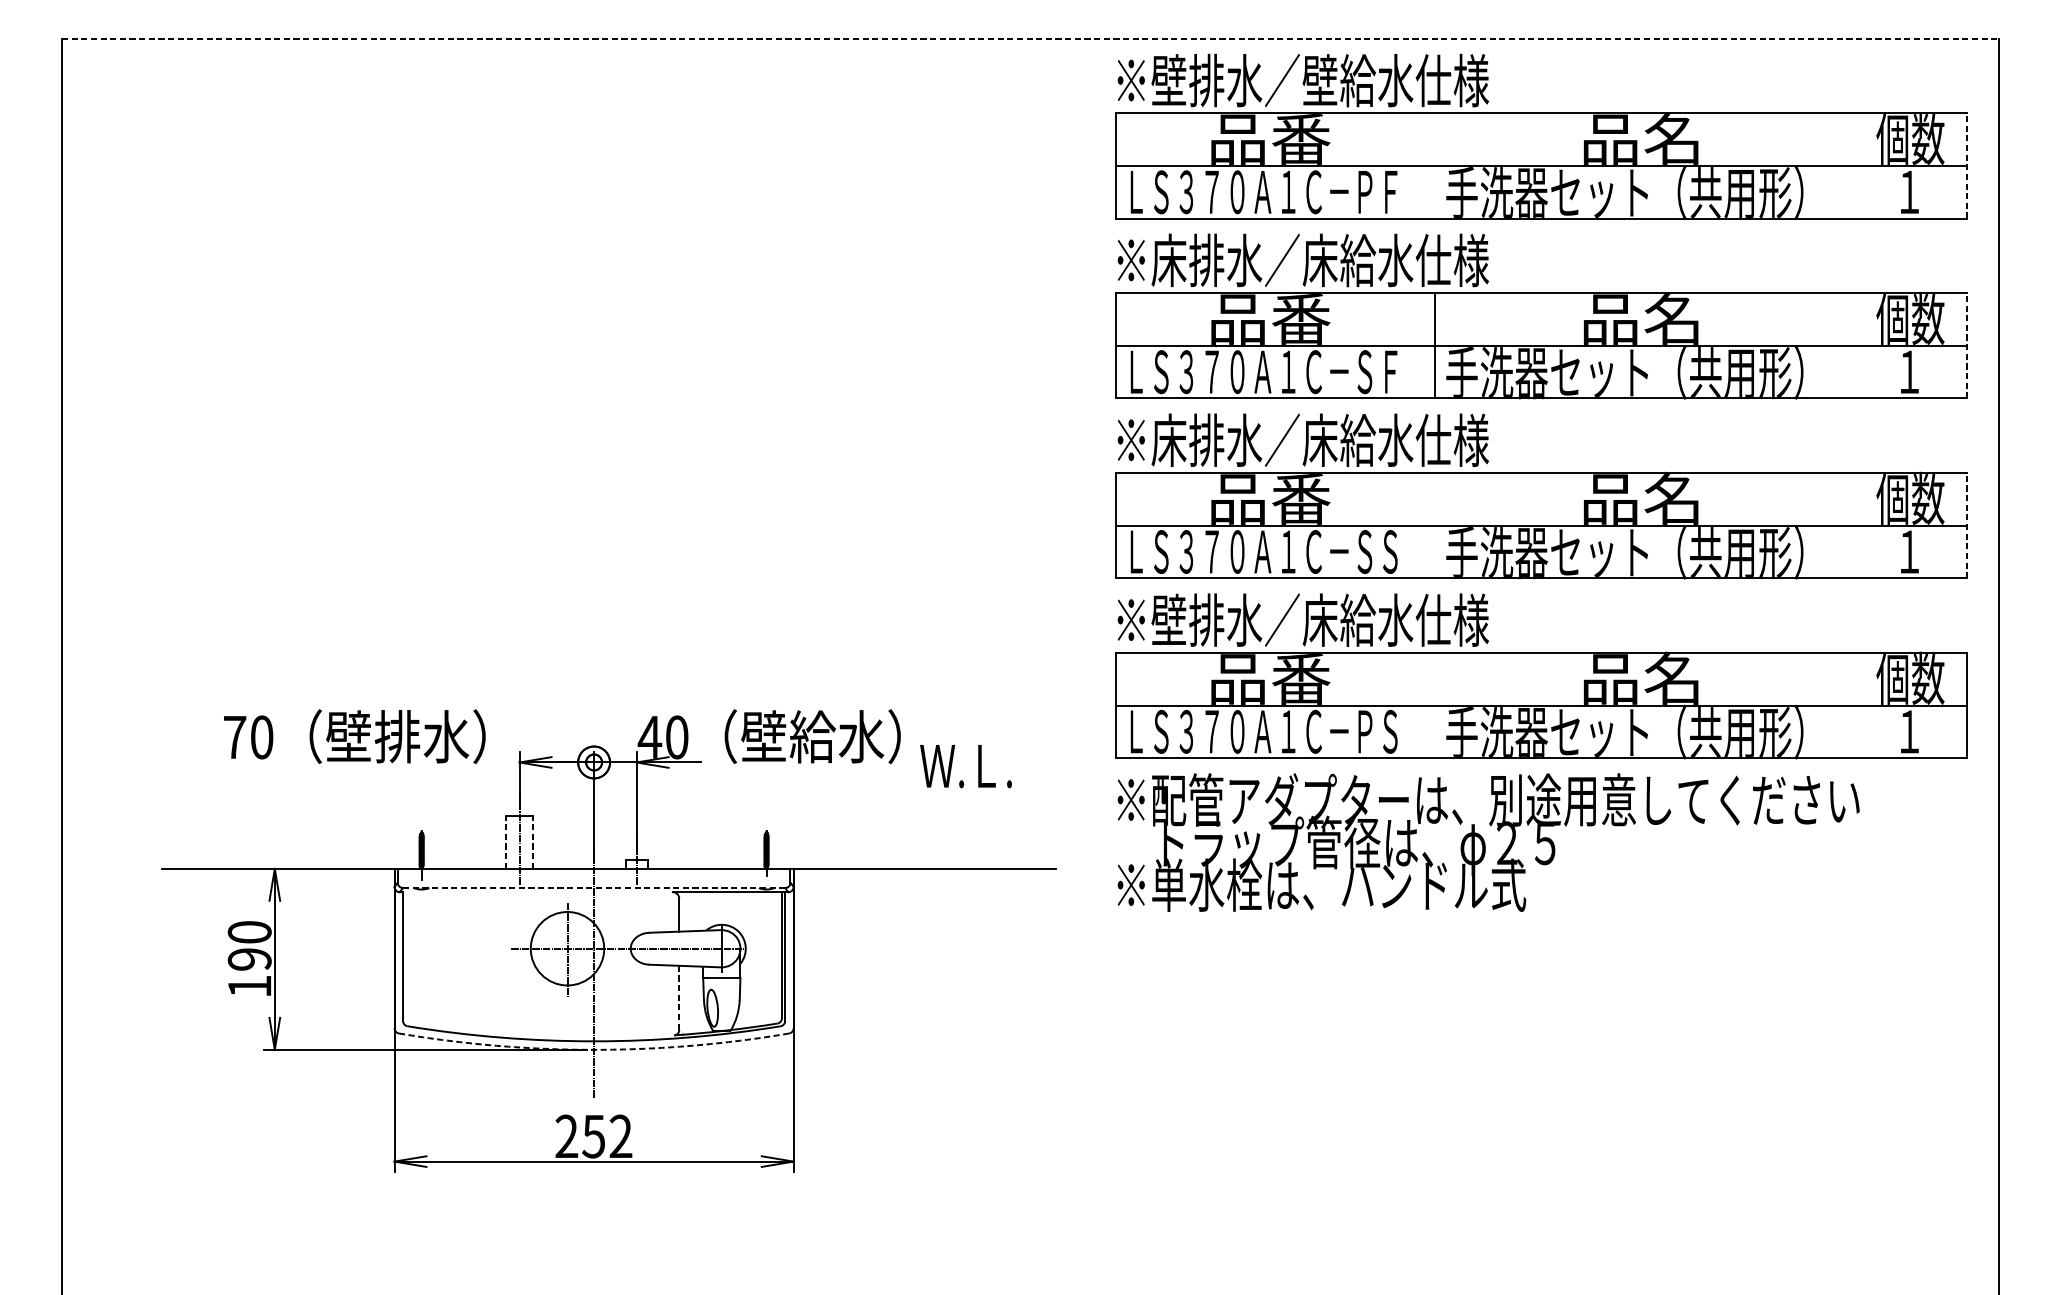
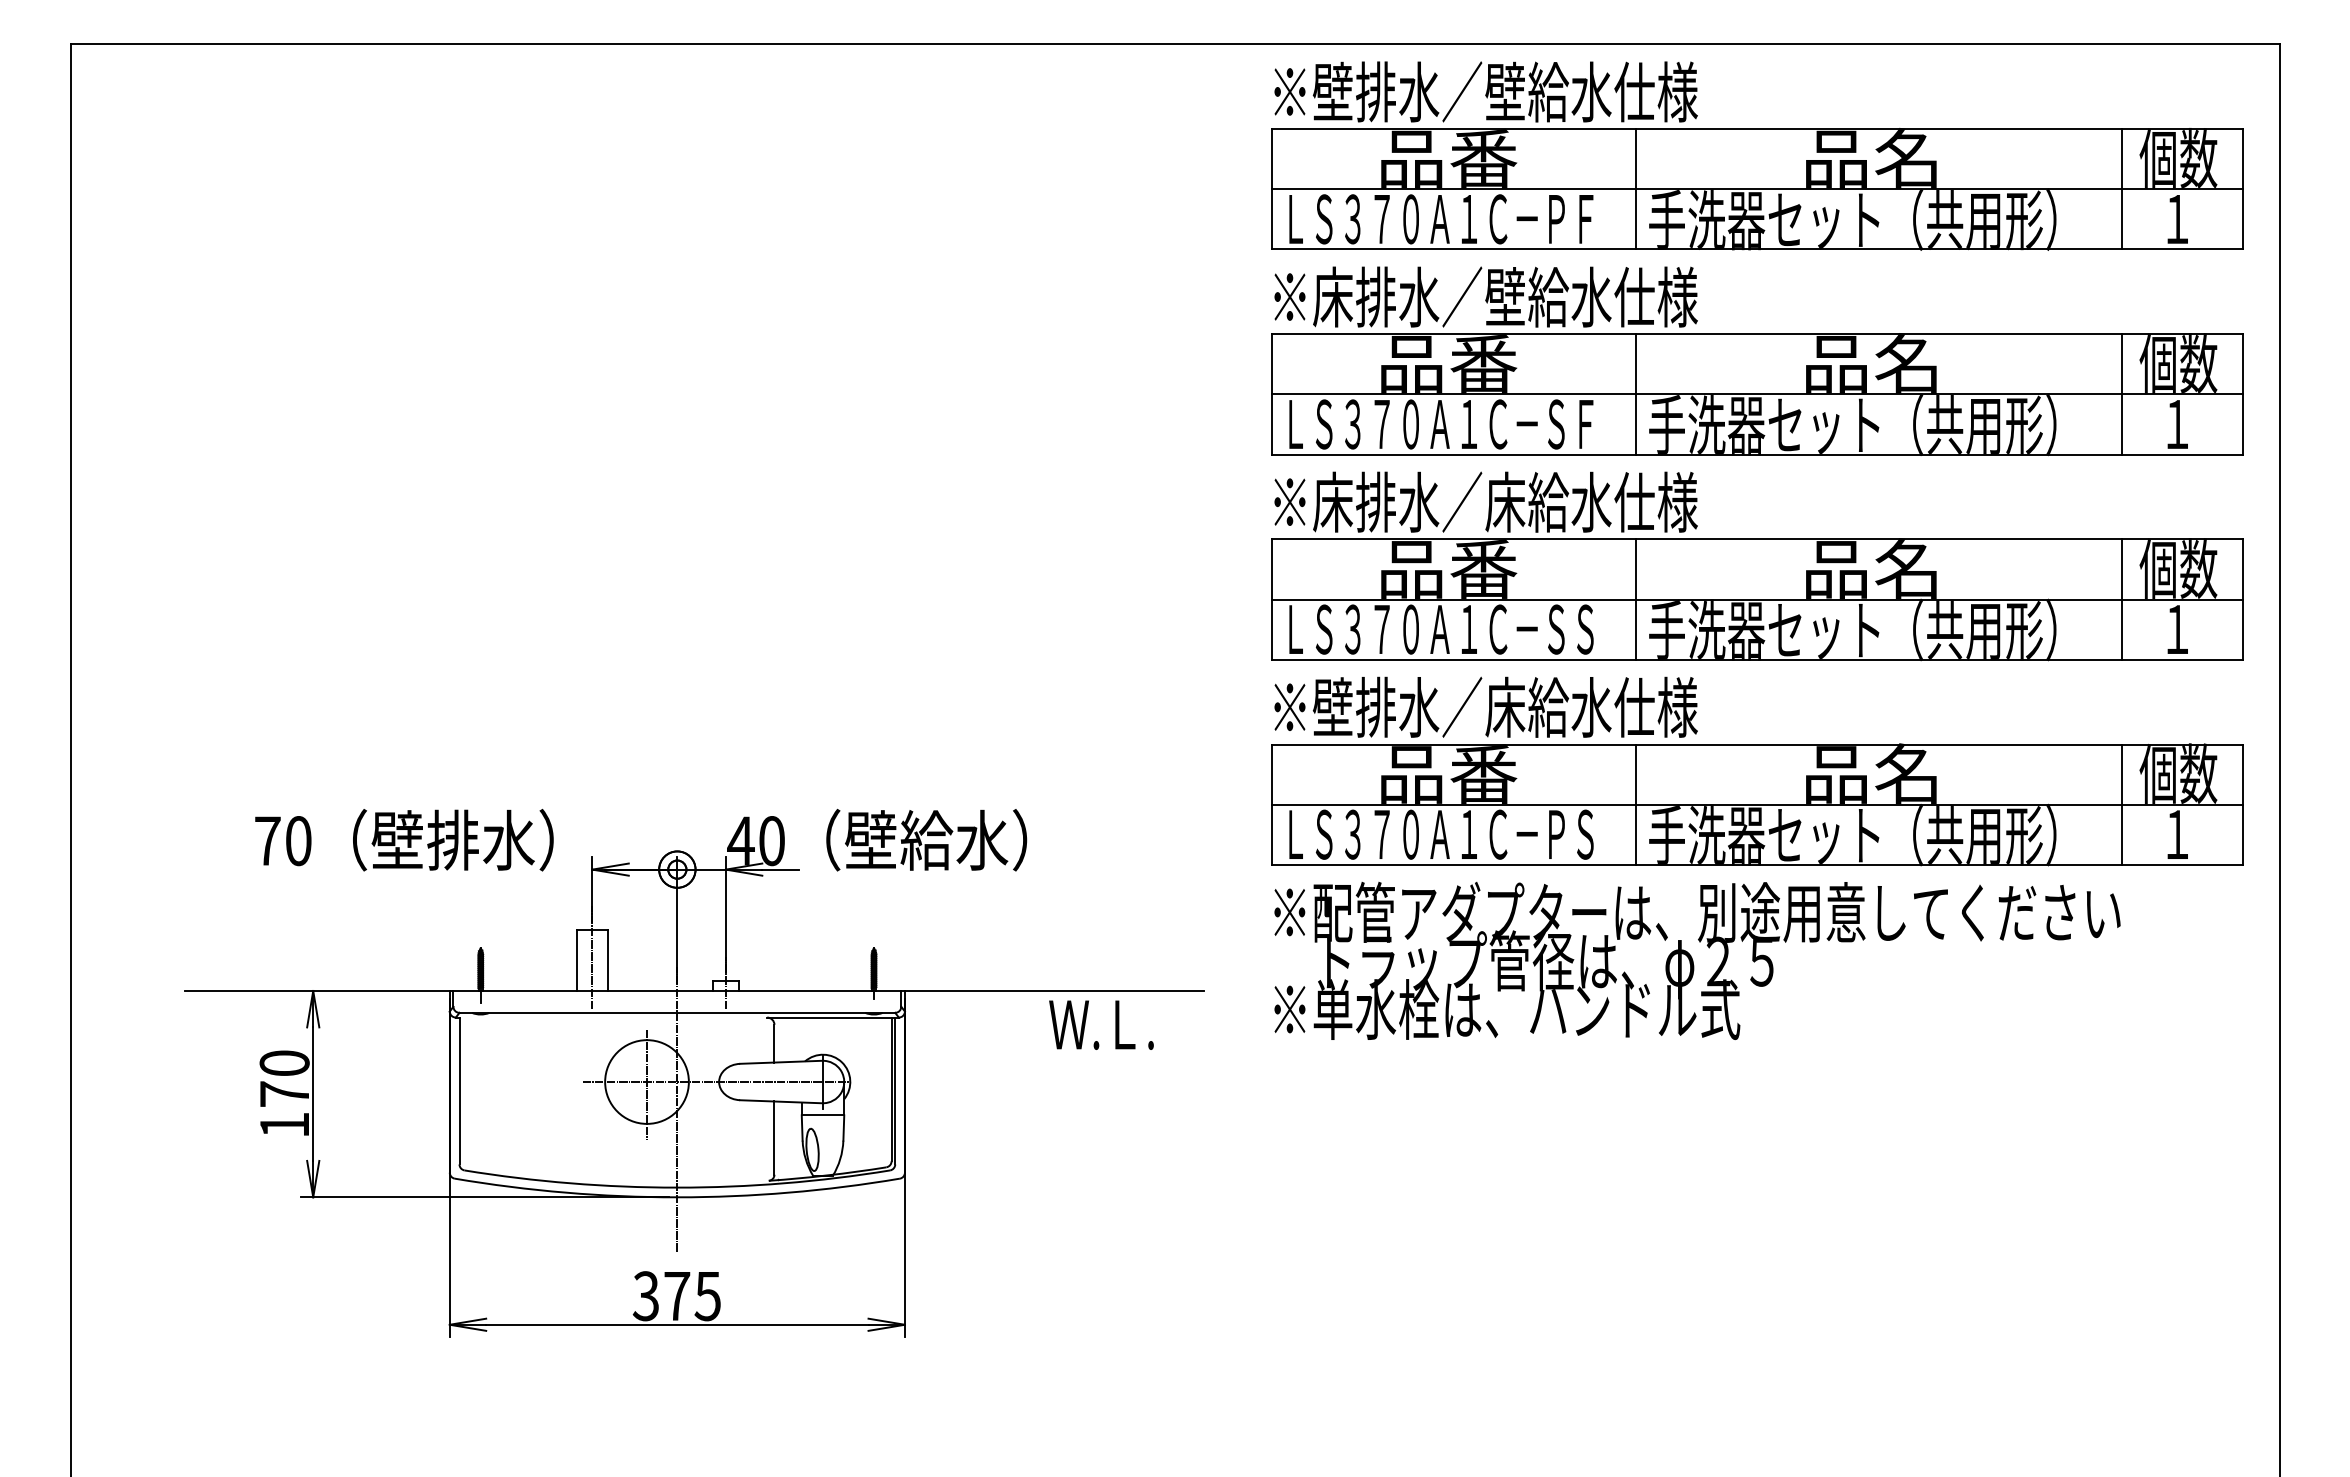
line: (1030, 38) -> (1174, 44), dashed -> solid
line: (1967, 165) -> (2243, 188), dashed -> solid
line: (1435, 166) -> (1636, 189), added
line: (1860, 166) -> (2121, 189), added
text: (1320, 259) -> (1505, 296), ※床排水／床給水仕様 -> ※床排水／壁給水仕様
line: (1967, 344) -> (2243, 393), dashed -> solid
line: (1860, 345) -> (2121, 394), added
line: (1435, 525) -> (1636, 599), added
line: (1860, 525) -> (2121, 599), added
line: (1967, 525) -> (2243, 599), dashed -> solid
line: (1435, 705) -> (1636, 804), added
line: (1860, 705) -> (2121, 804), added
text: (966, 765) -> (1101, 1024), moved
line: (505, 842) -> (576, 960), dashed -> solid
line: (532, 842) -> (607, 960), dashed -> solid
line: (594, 887) -> (677, 1012), dashed -> solid
text: (249, 959) -> (284, 1094), 190 -> 170
line: (679, 998) -> (774, 1138), dashed -> solid
arc: (594, 1049) -> (677, 1197), dashed -> solid
text: (593, 1136) -> (676, 1296), 252 -> 375

